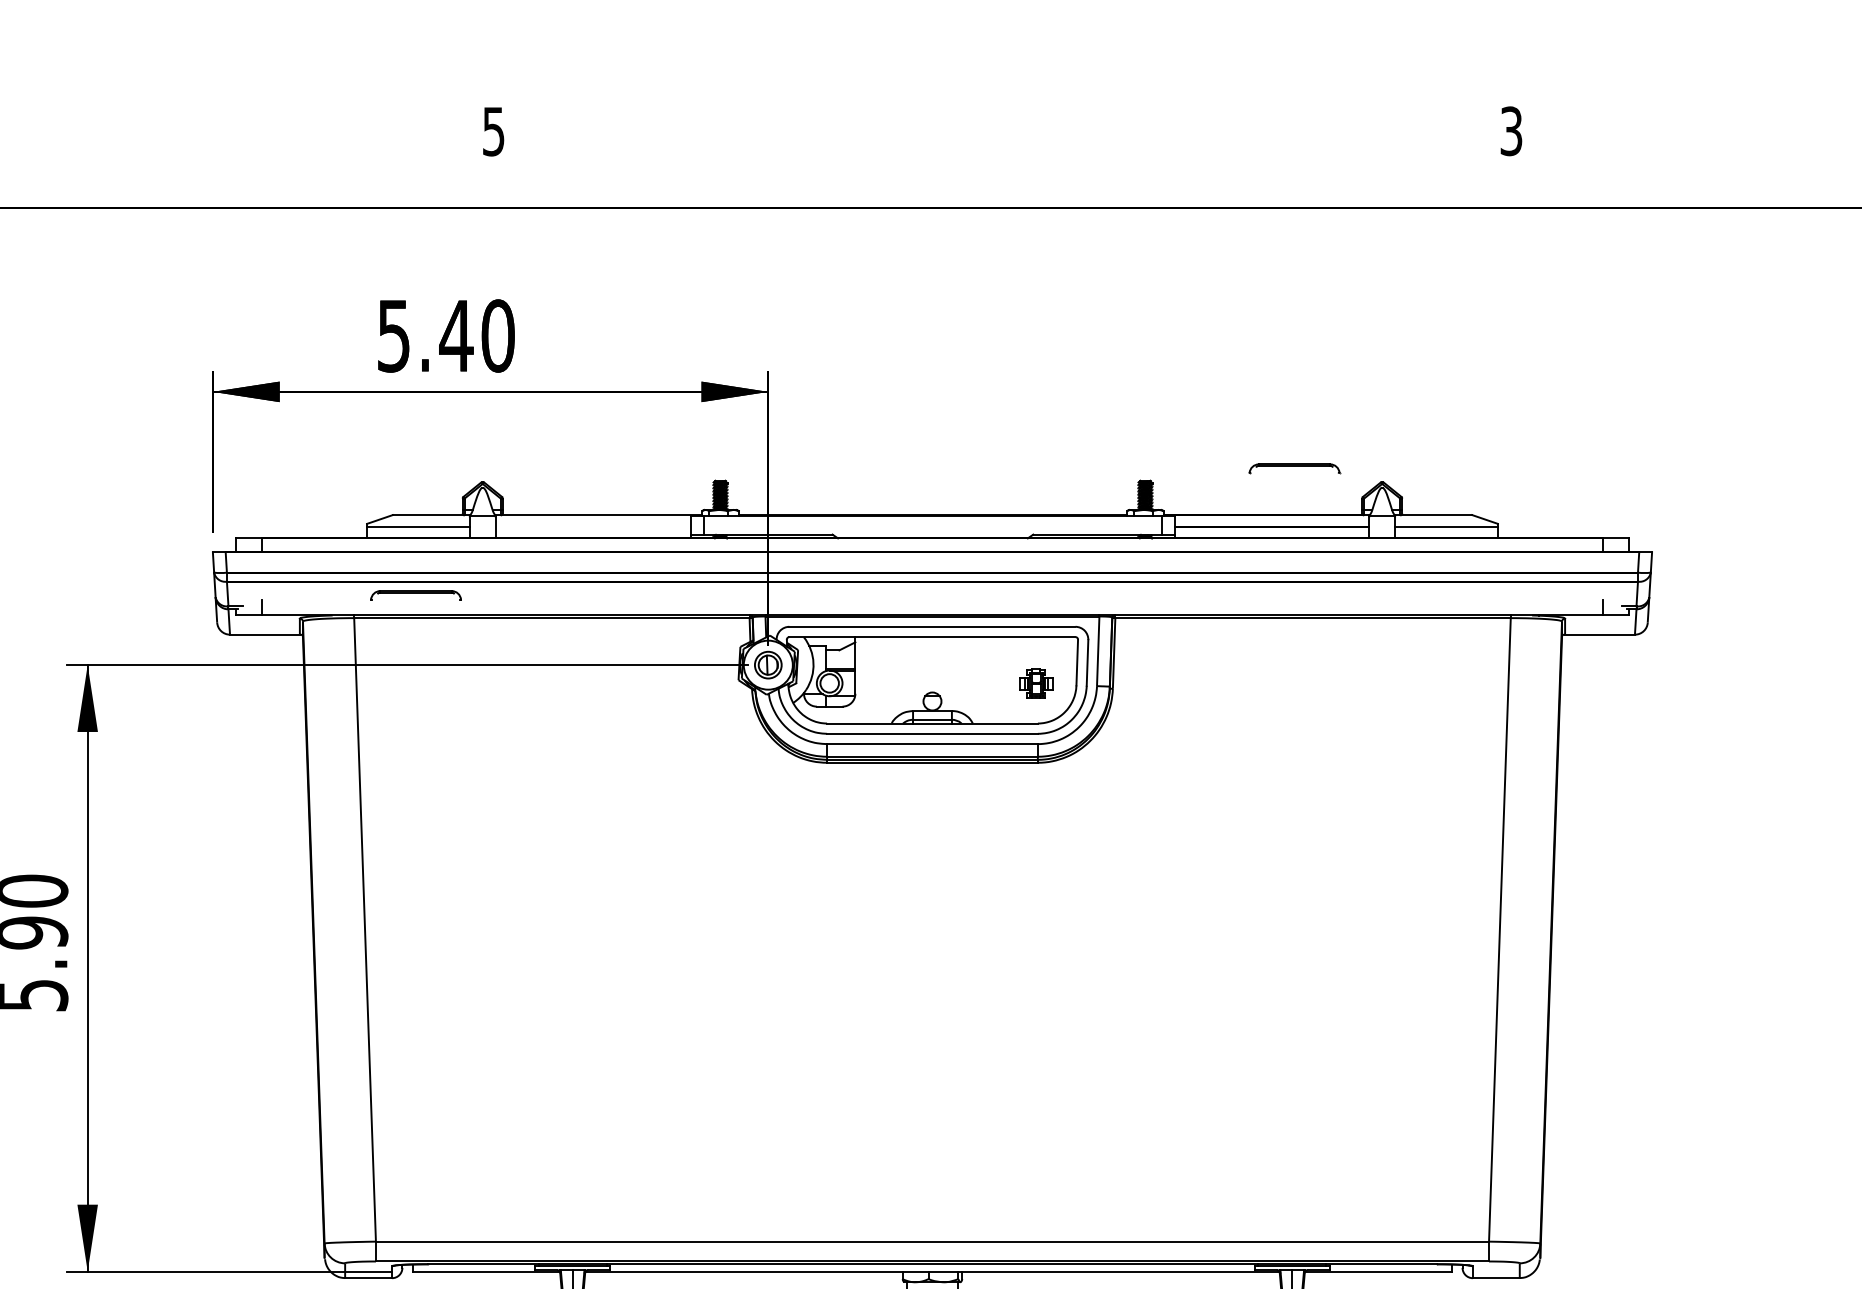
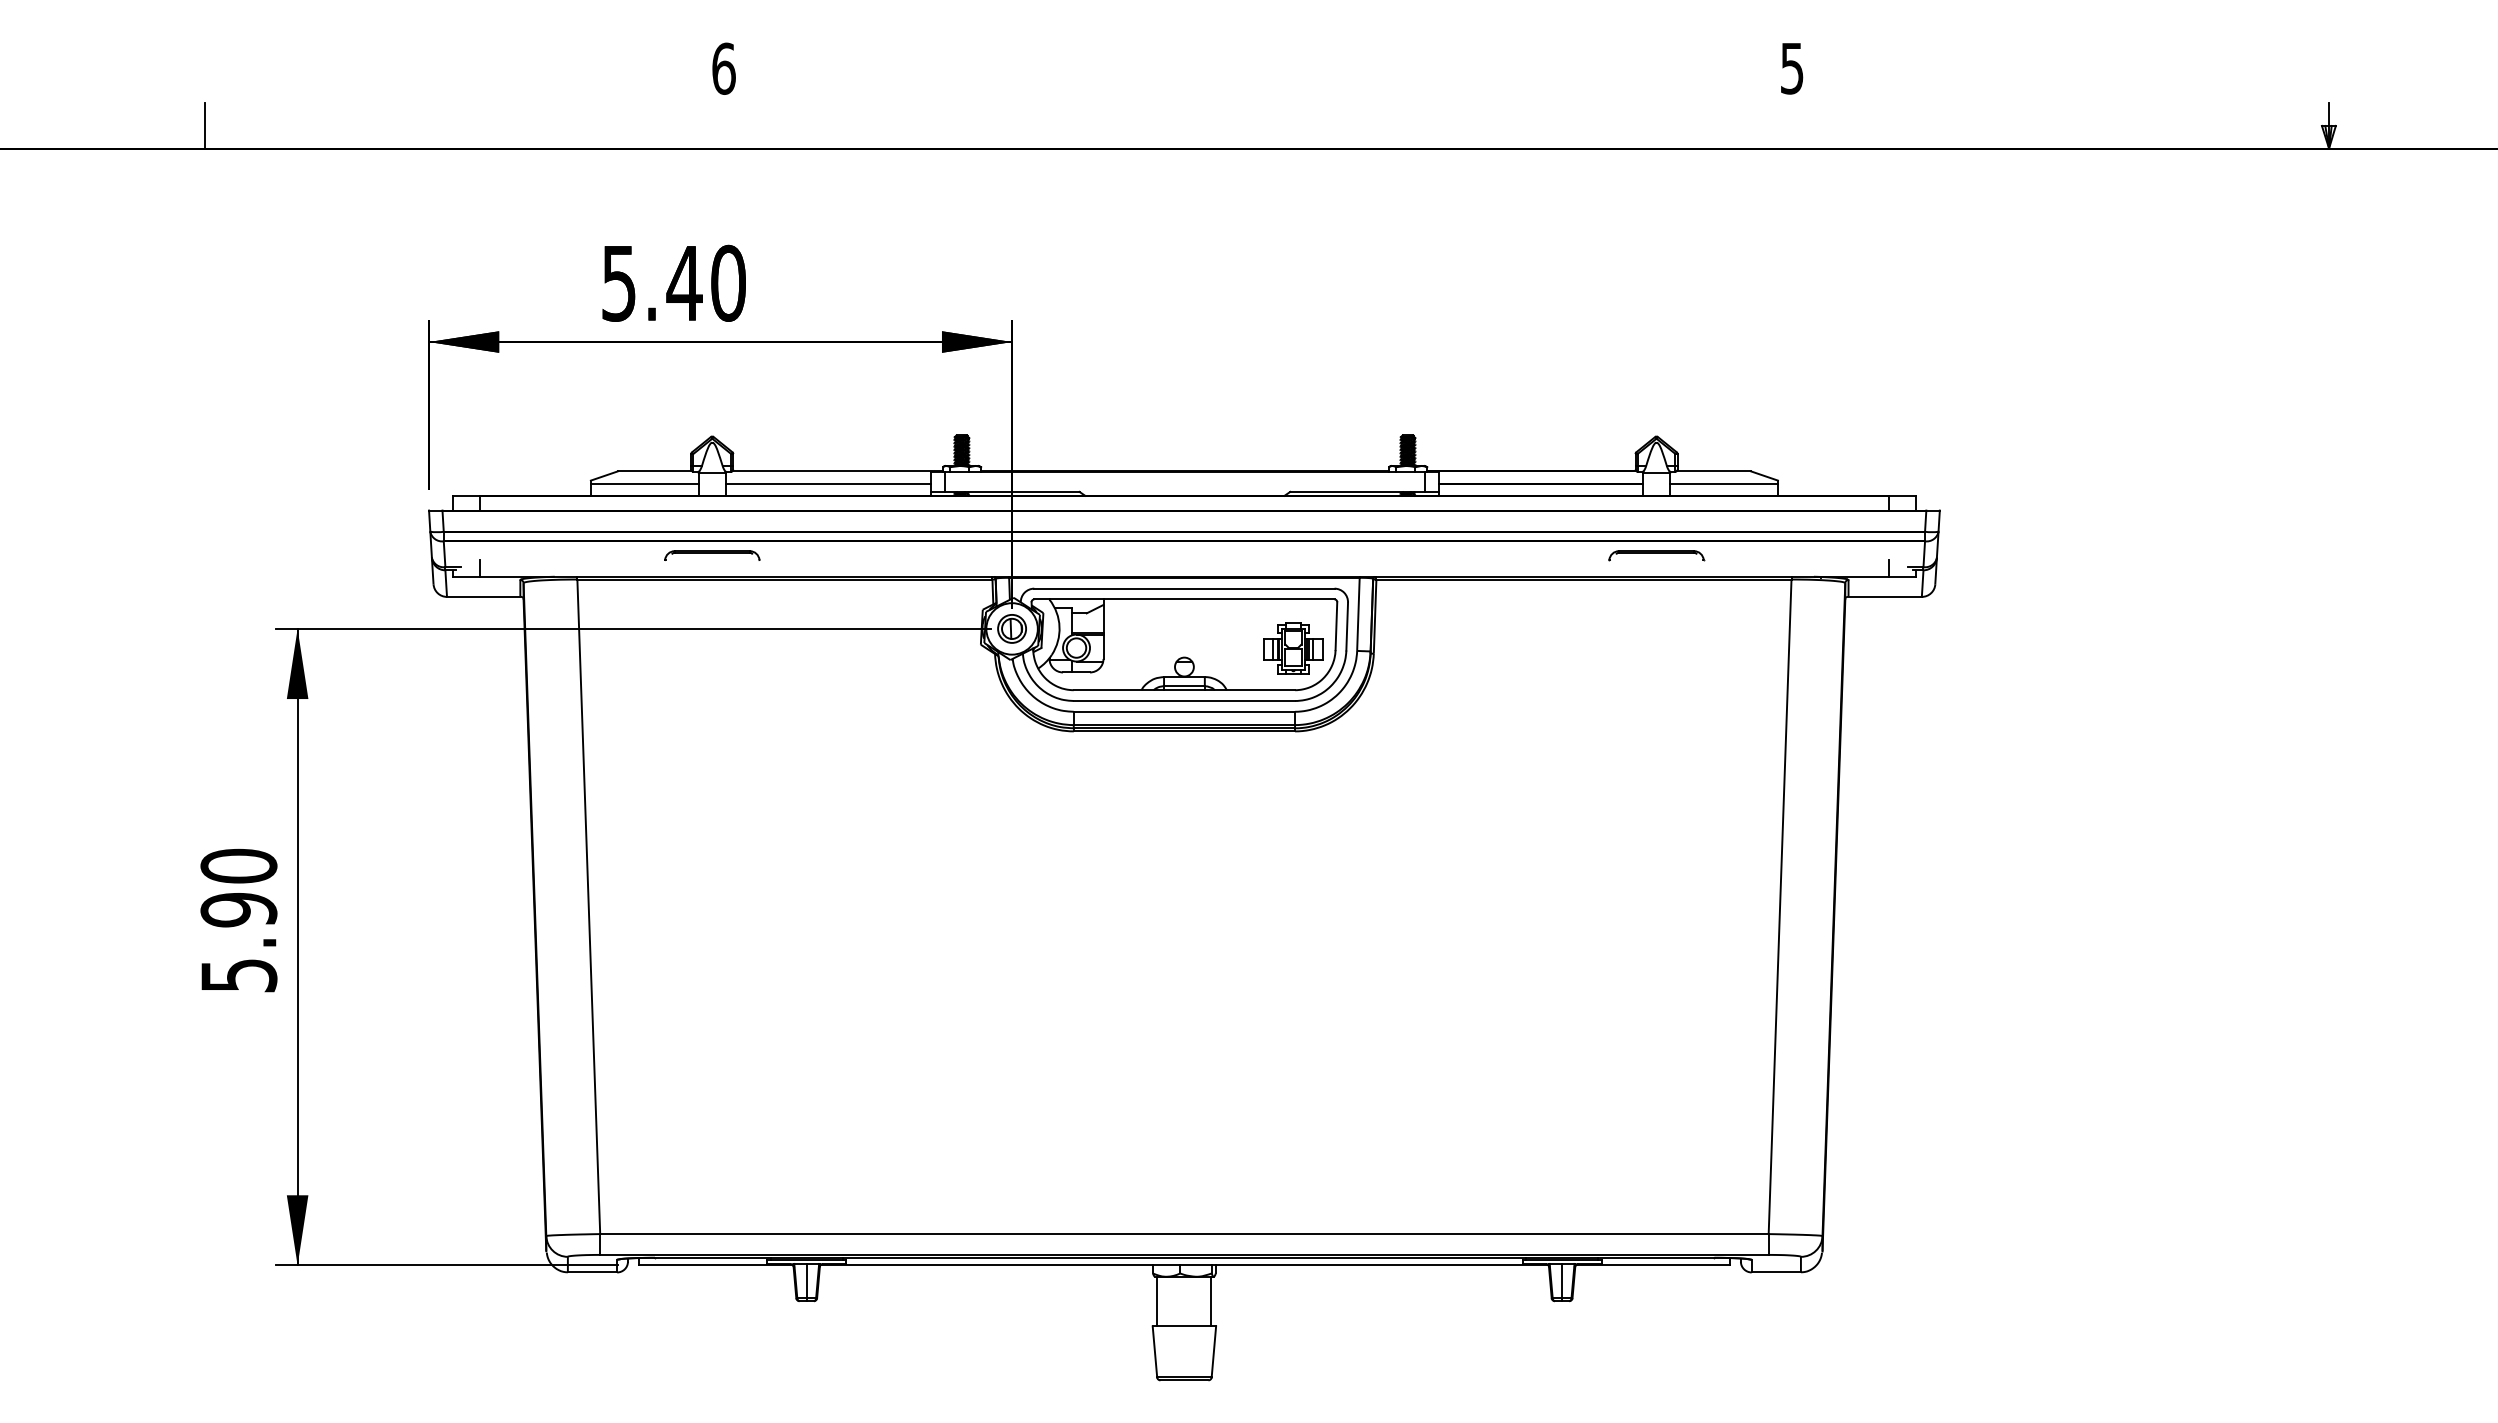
text: (1511, 130) -> (1792, 67), 3 -> 5
text: (493, 131) -> (723, 68), 5 -> 6
part: (1294, 468) -> (1656, 555), moved
line: (593, 526) -> (828, 483), added
part: (416, 595) -> (712, 555), moved
part: (1036, 683) -> (1293, 648), size x1.67

